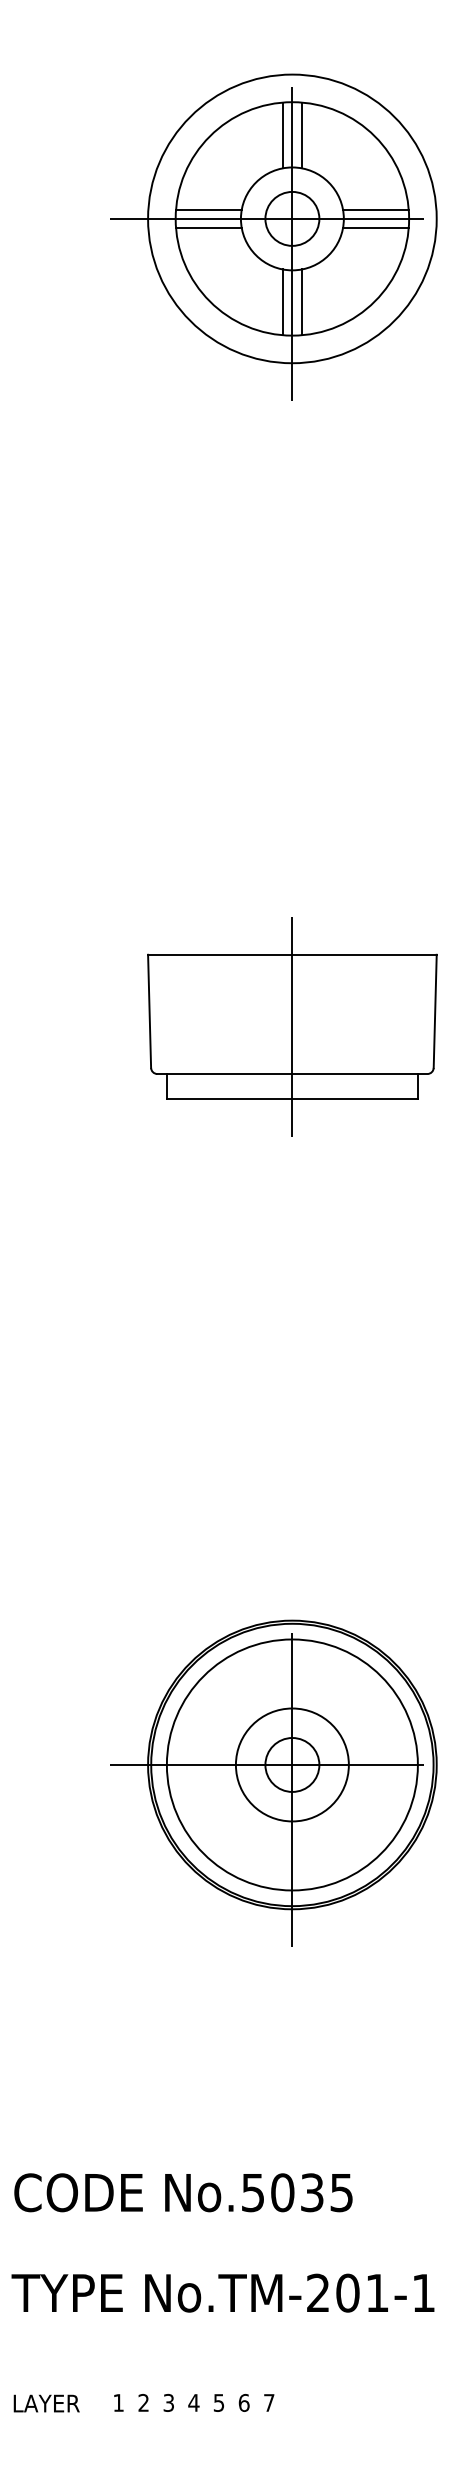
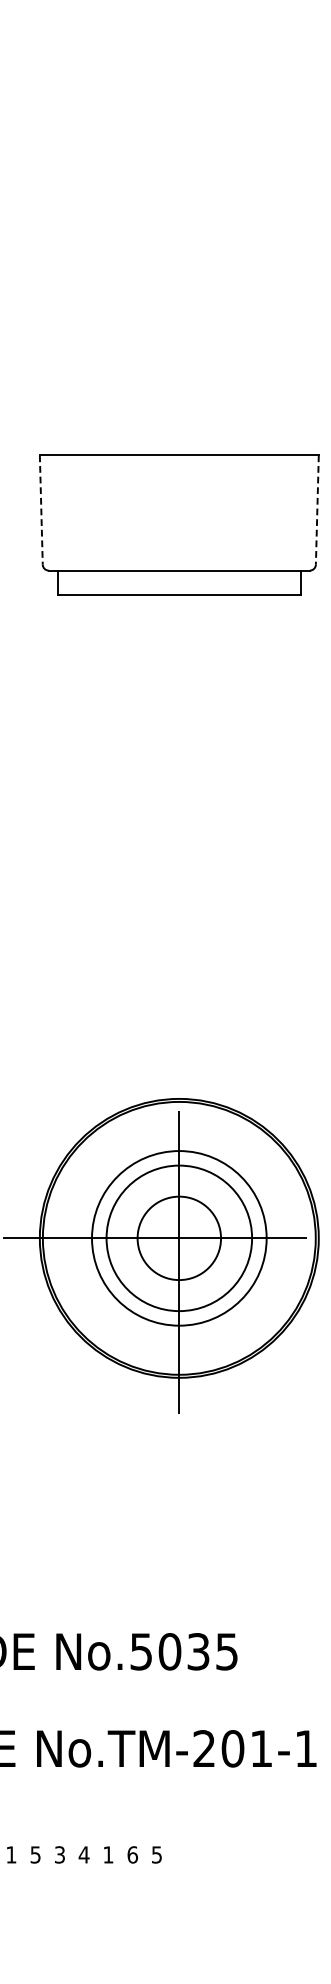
line: (149, 1011) -> (41, 510), solid -> dashed
line: (435, 1011) -> (317, 510), solid -> dashed
line: (292, 1026) -> (179, 524), removed
circle: (291, 1764) -> (178, 1237), size x0.6
circle: (291, 1764) -> (178, 1237), size x1.6
circle: (292, 1764) -> (179, 1237), size x1.6
text: (143, 2402) -> (35, 1854), 2 -> 5
text: (218, 2402) -> (107, 1854), 5 -> 1
text: (269, 2402) -> (157, 1854), 7 -> 5

